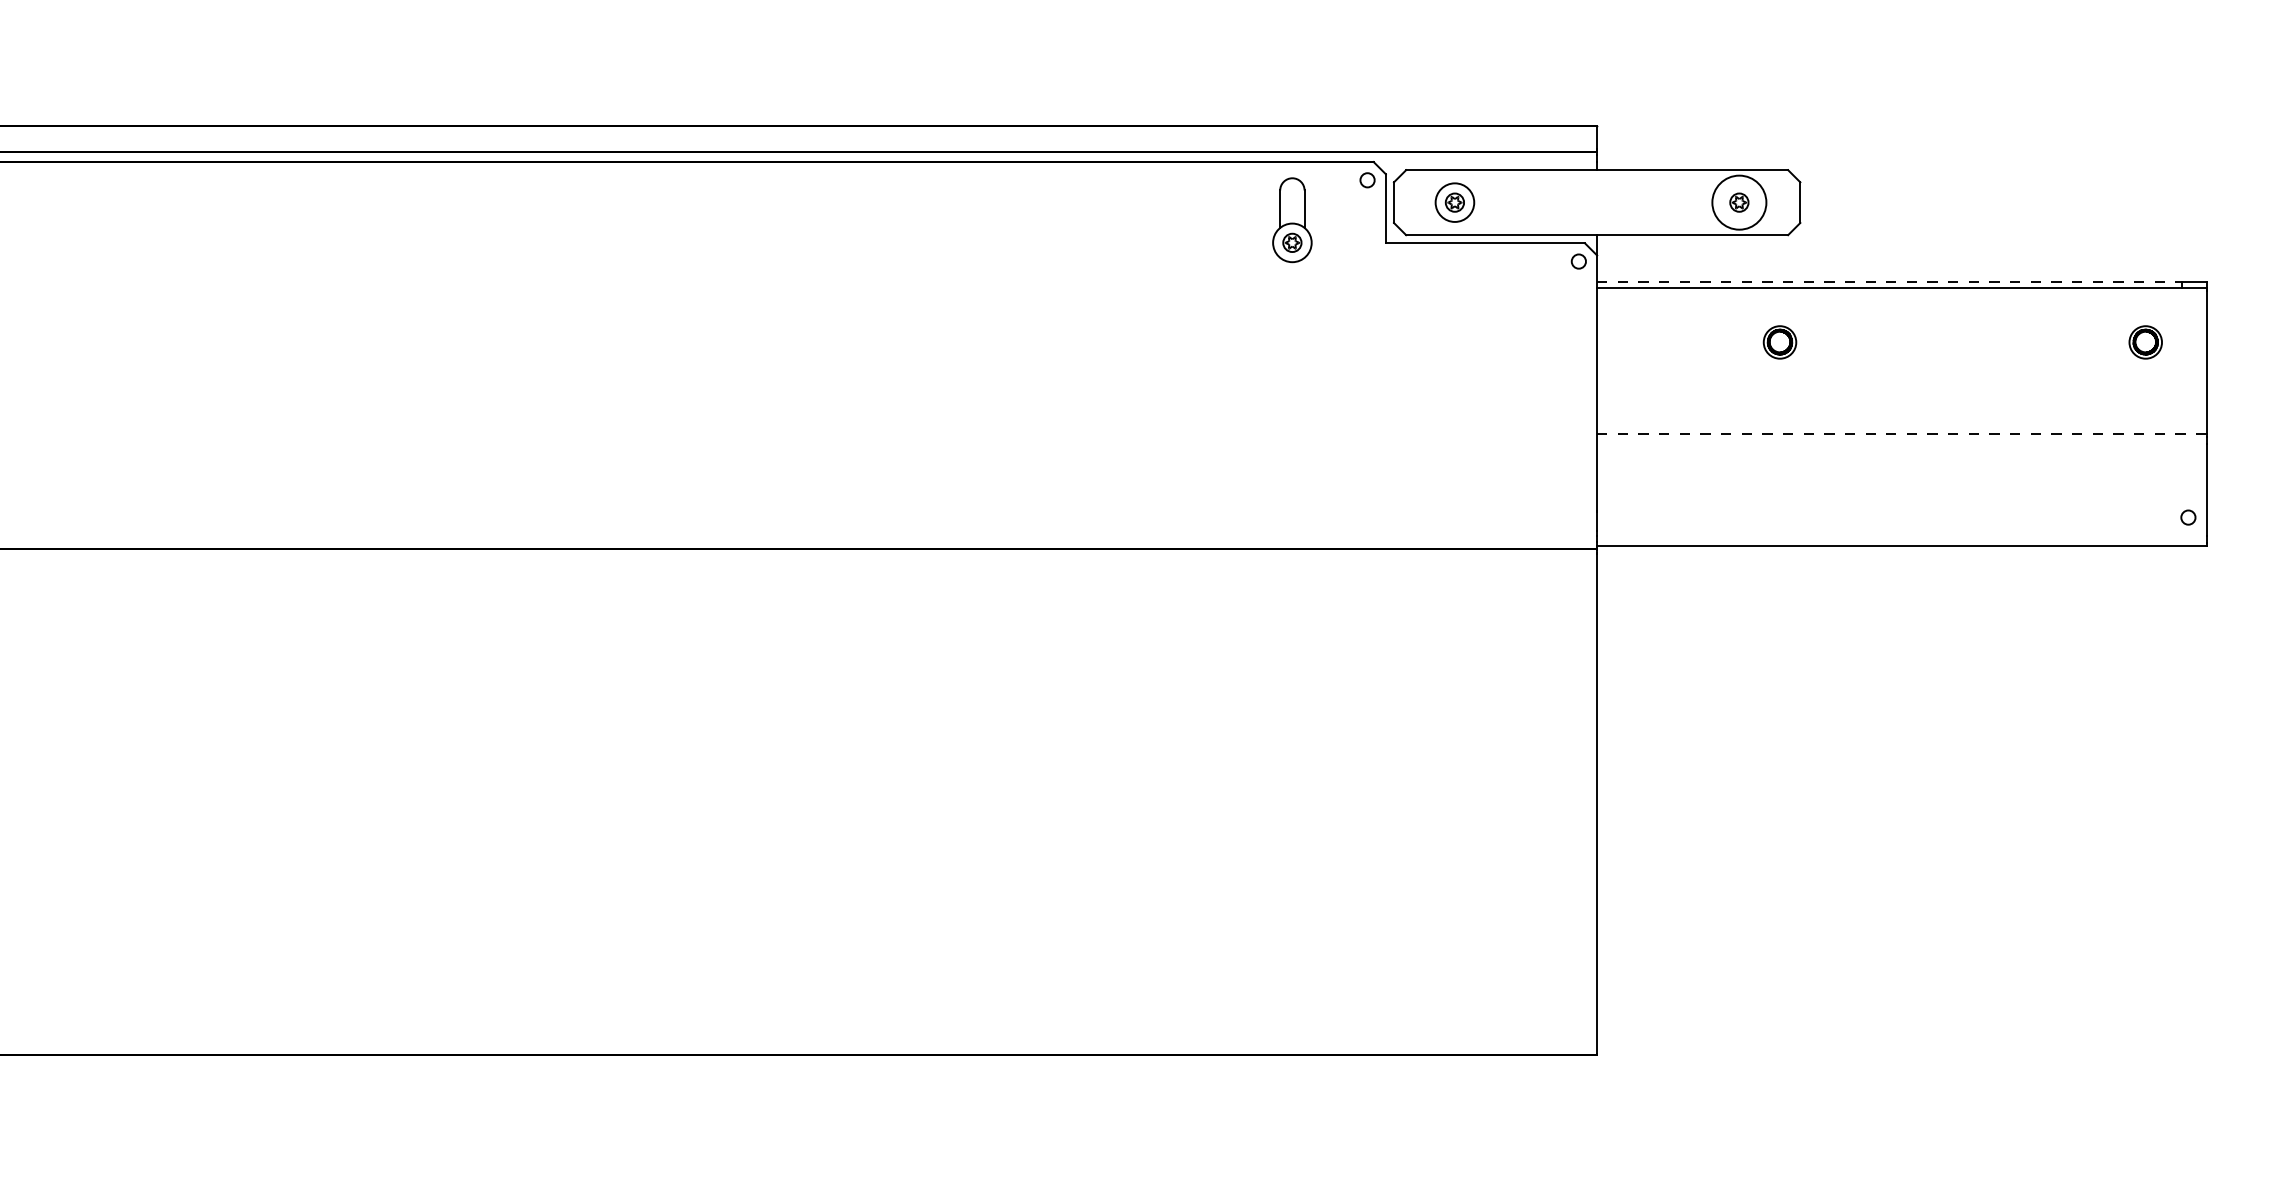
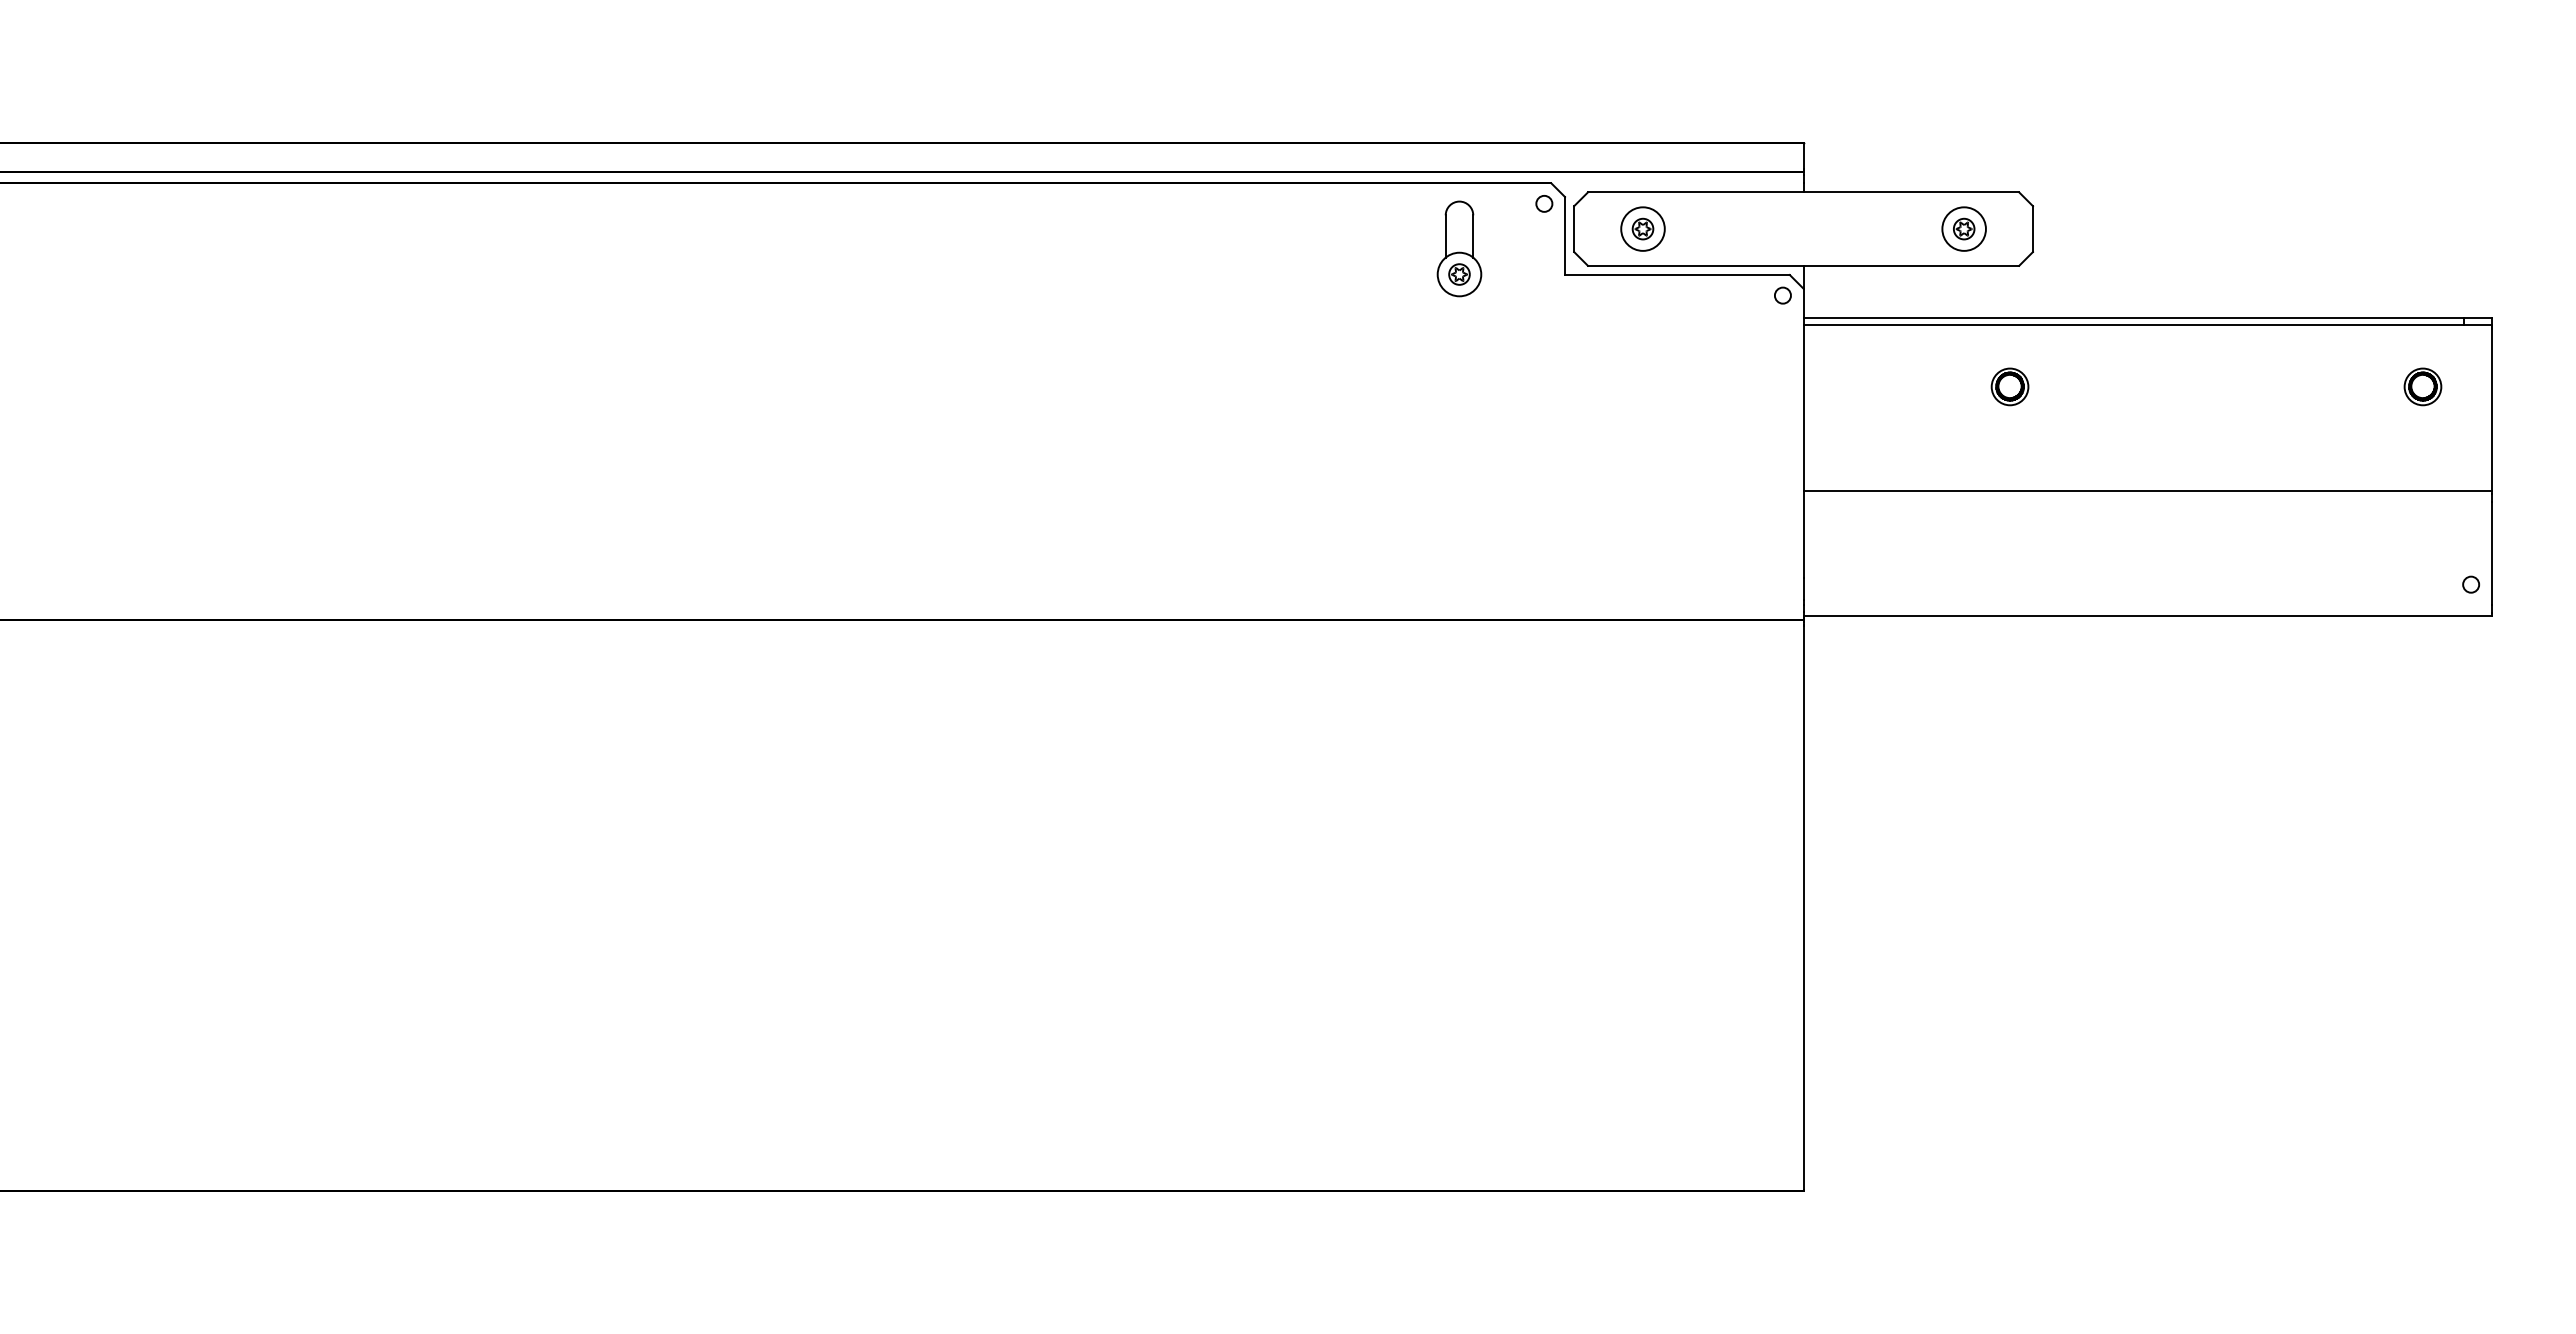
circle: (1738, 202) -> (1963, 228), size x0.71
line: (1890, 281) -> (2134, 318), dashed -> solid
line: (1902, 434) -> (2148, 490), dashed -> solid

